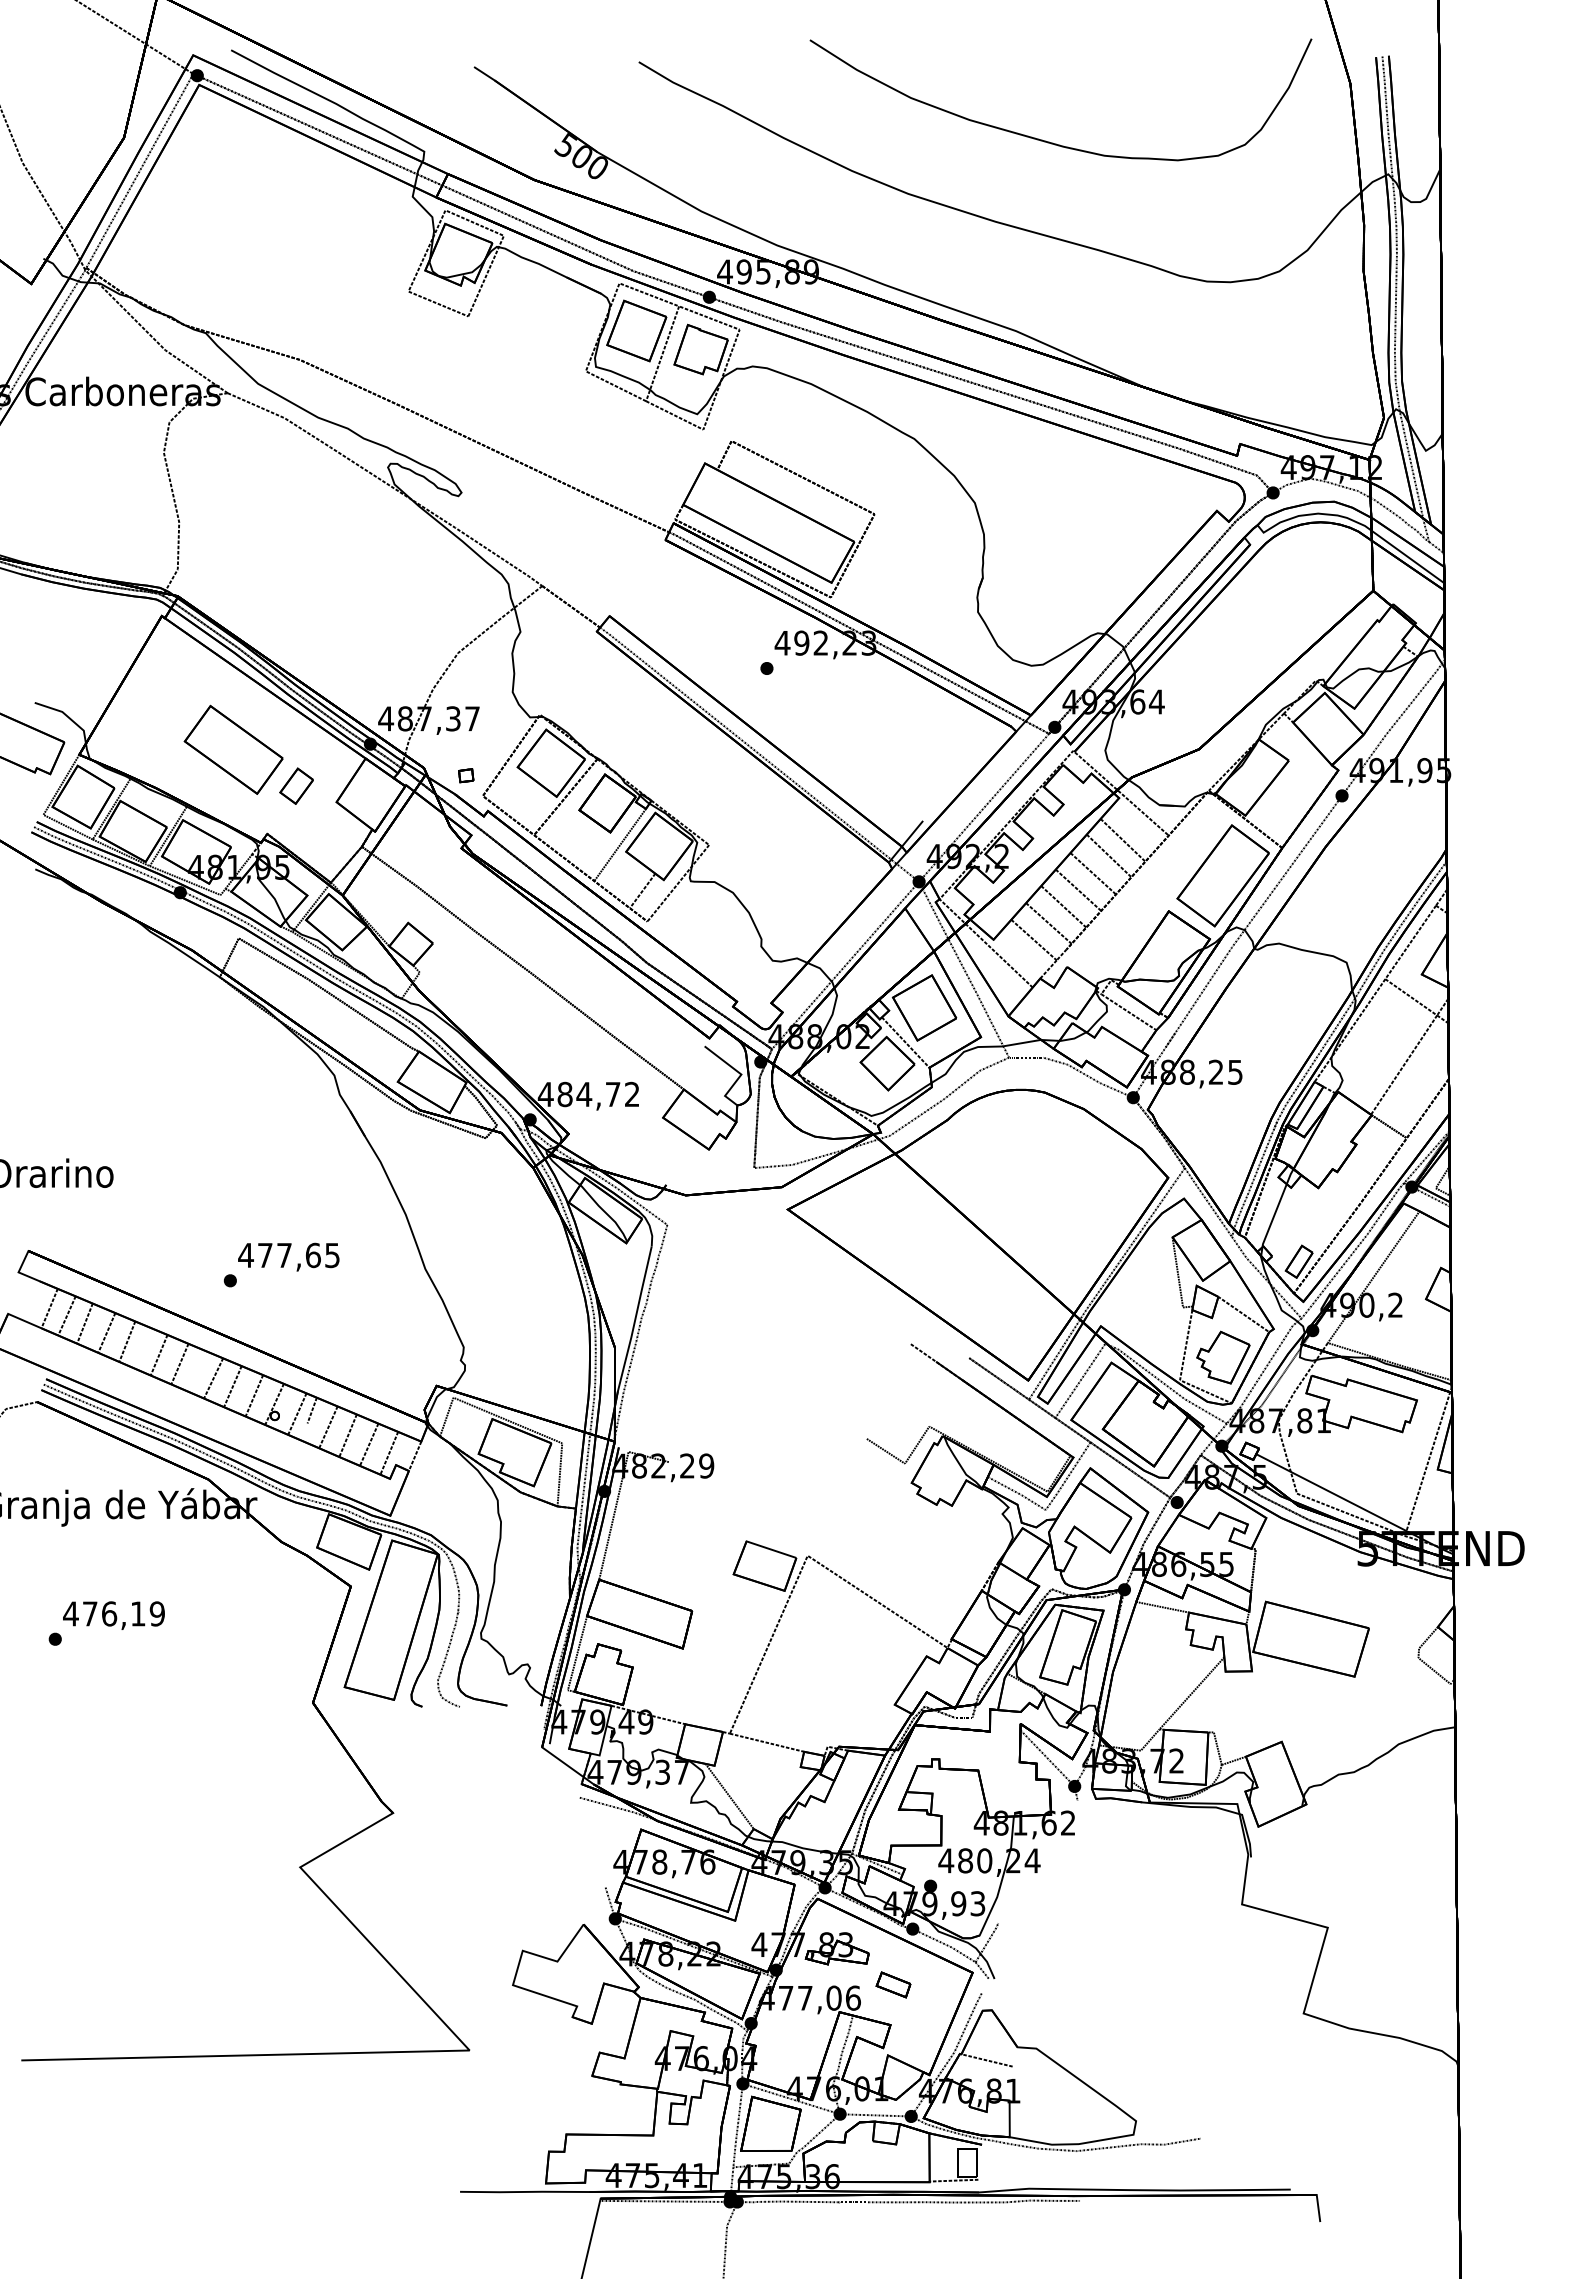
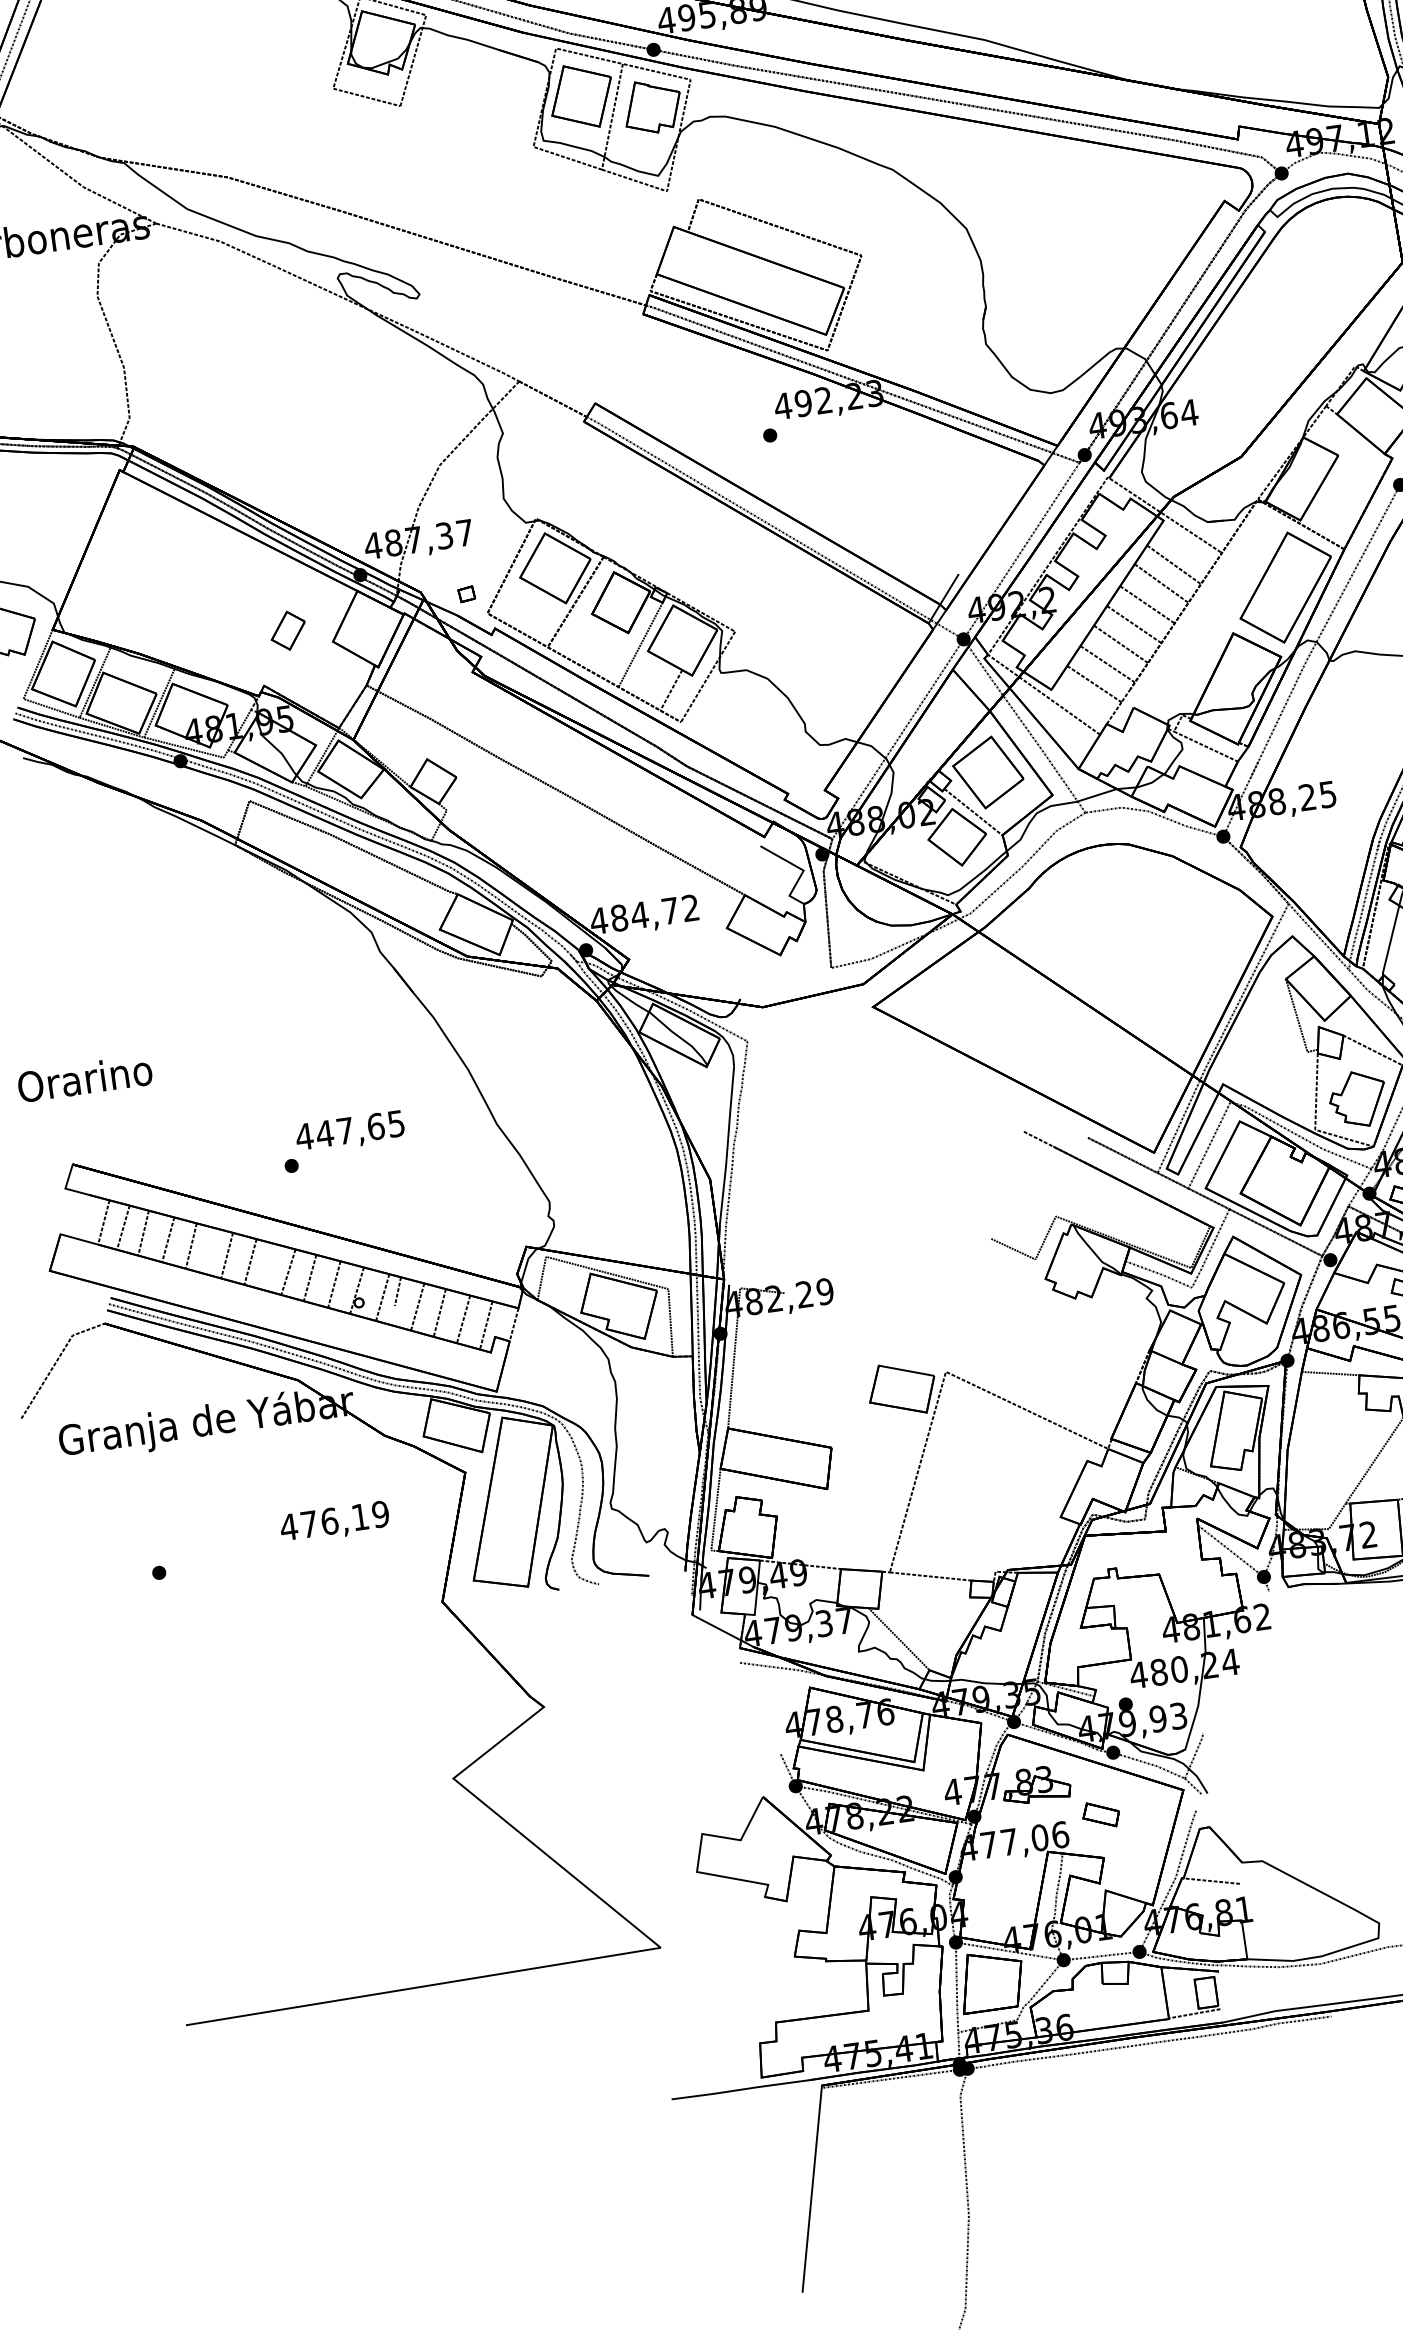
part: (233, 749) -> (215, 601), removed
text: (265, 1255) -> (325, 1133), 477,65 -> 447,65
text: (113, 1615) -> (334, 1522), moved

